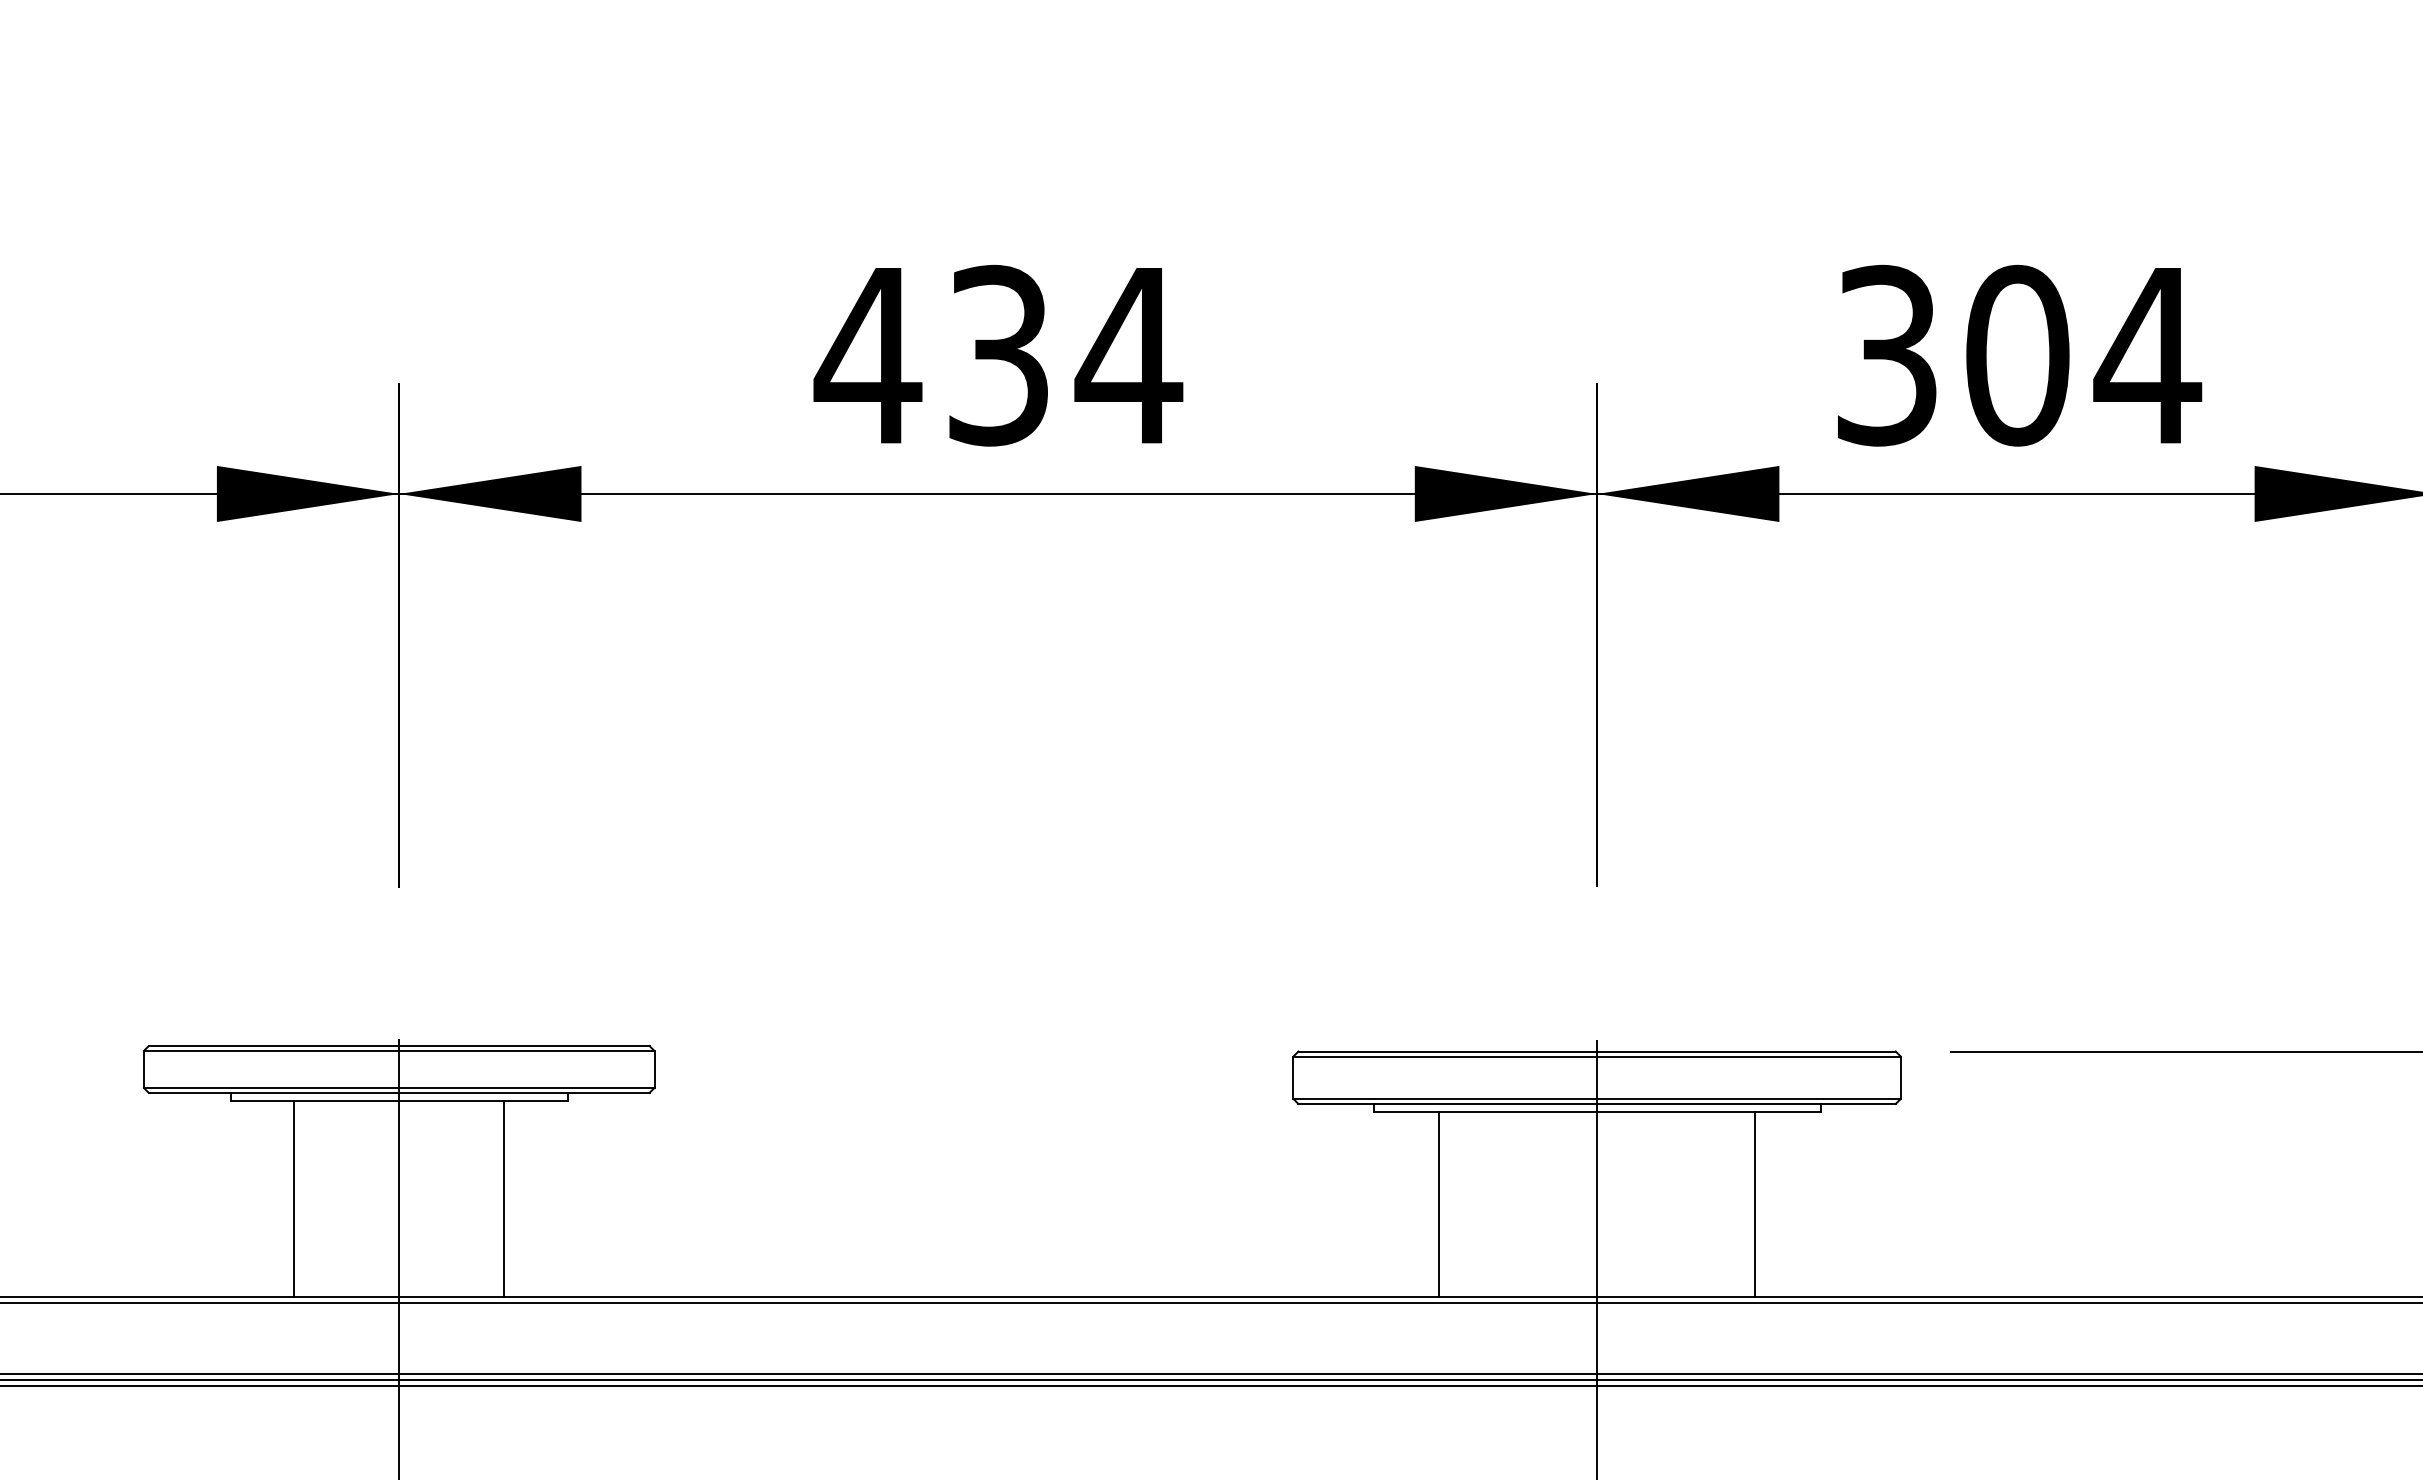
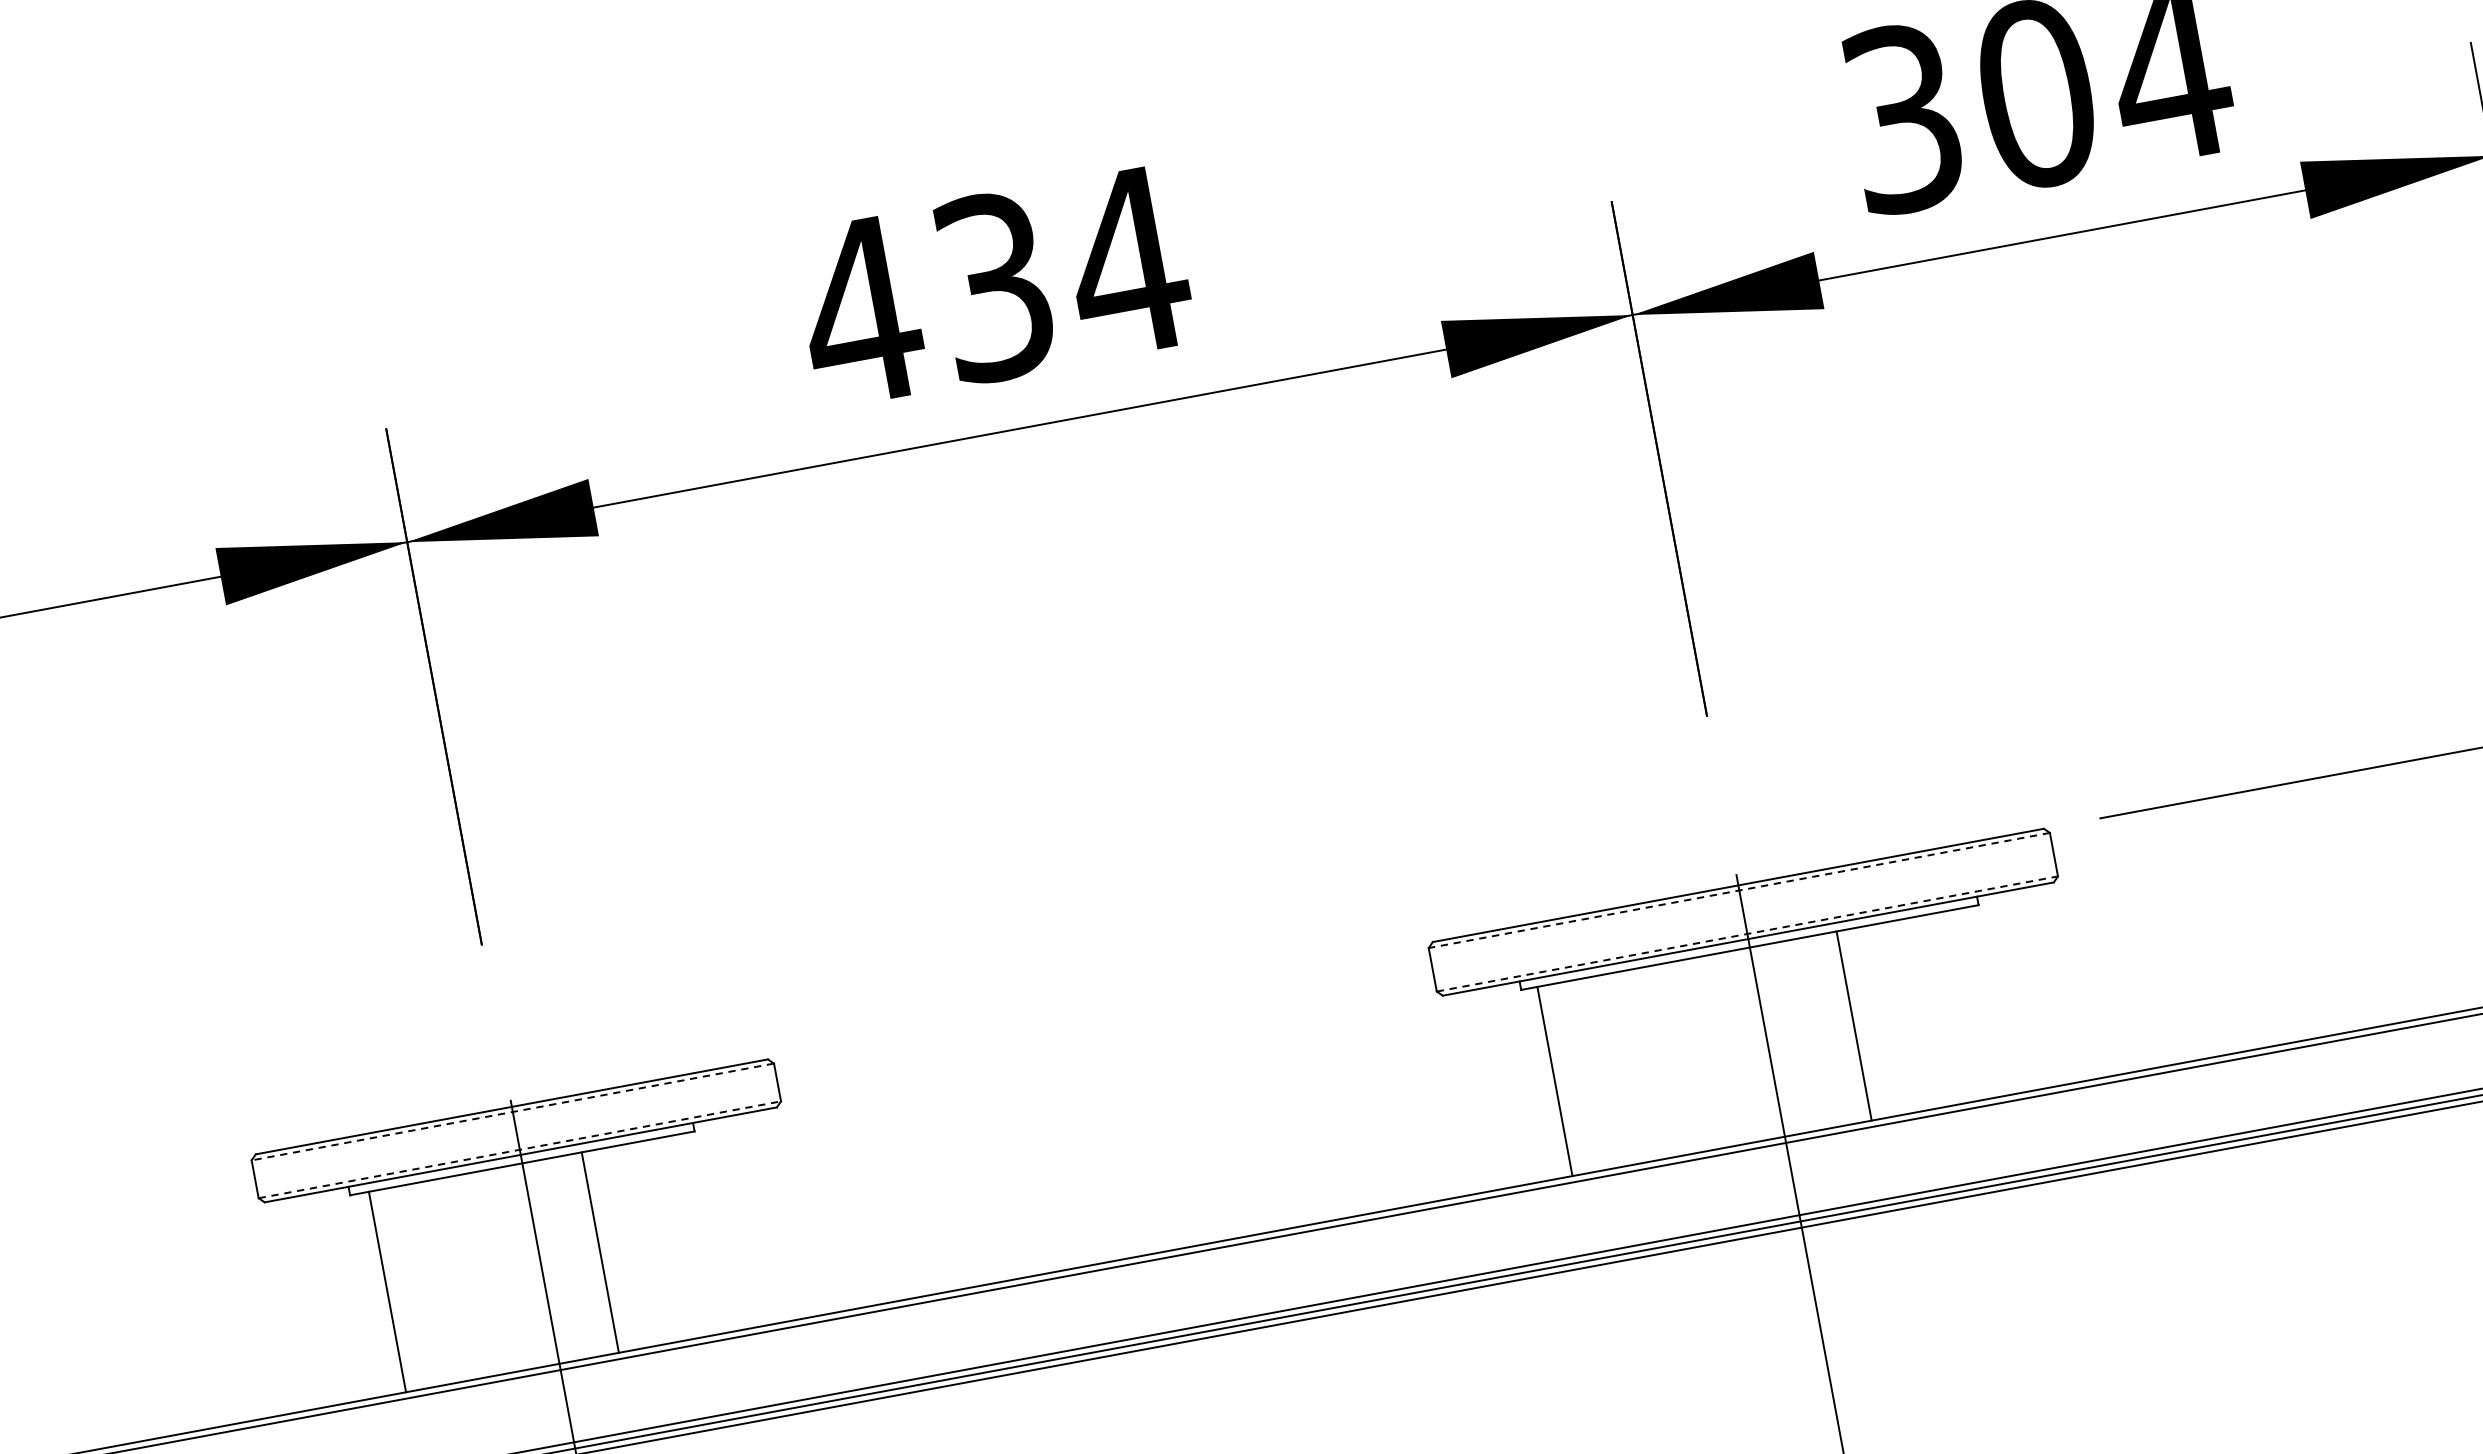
line: (398, 1050) -> (512, 1111), solid -> dashed
line: (1597, 1056) -> (1739, 890), solid -> dashed
line: (399, 1087) -> (520, 1149), solid -> dashed
line: (1597, 1099) -> (1747, 934), solid -> dashed
line: (294, 1199) -> (387, 1292), moved
line: (504, 1199) -> (600, 1252), moved
line: (1439, 1204) -> (1555, 1081), moved
line: (1754, 1204) -> (1853, 1025), moved

